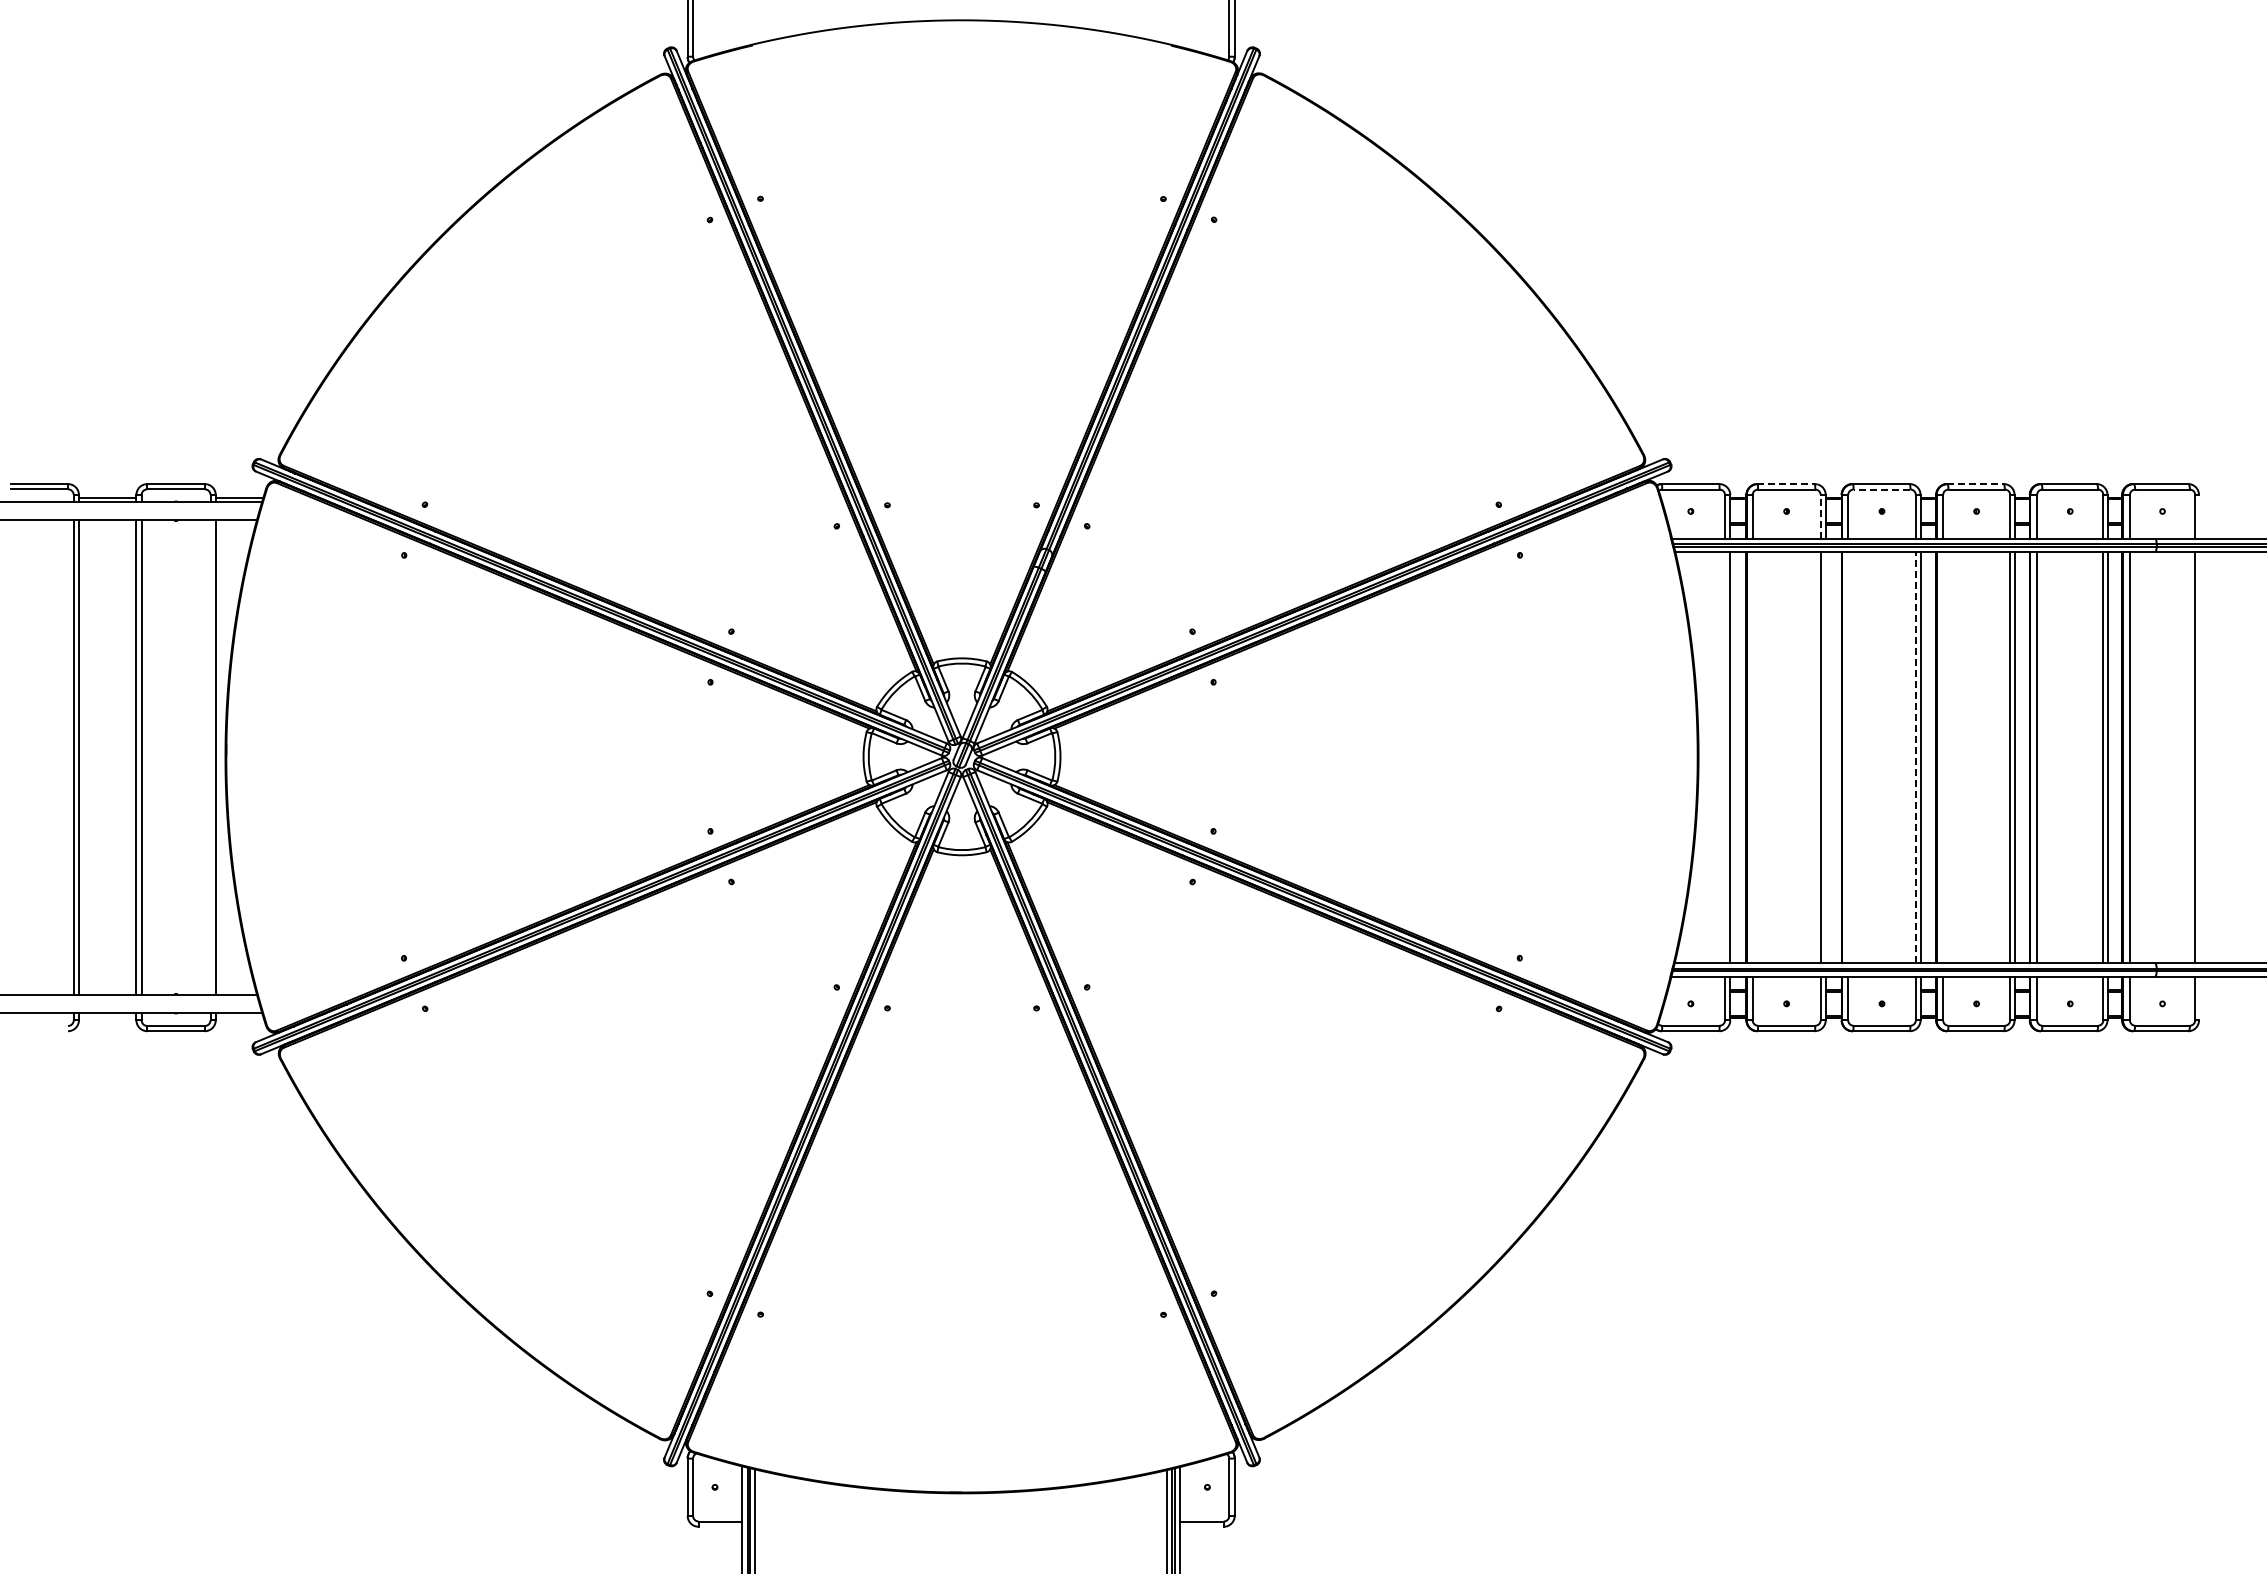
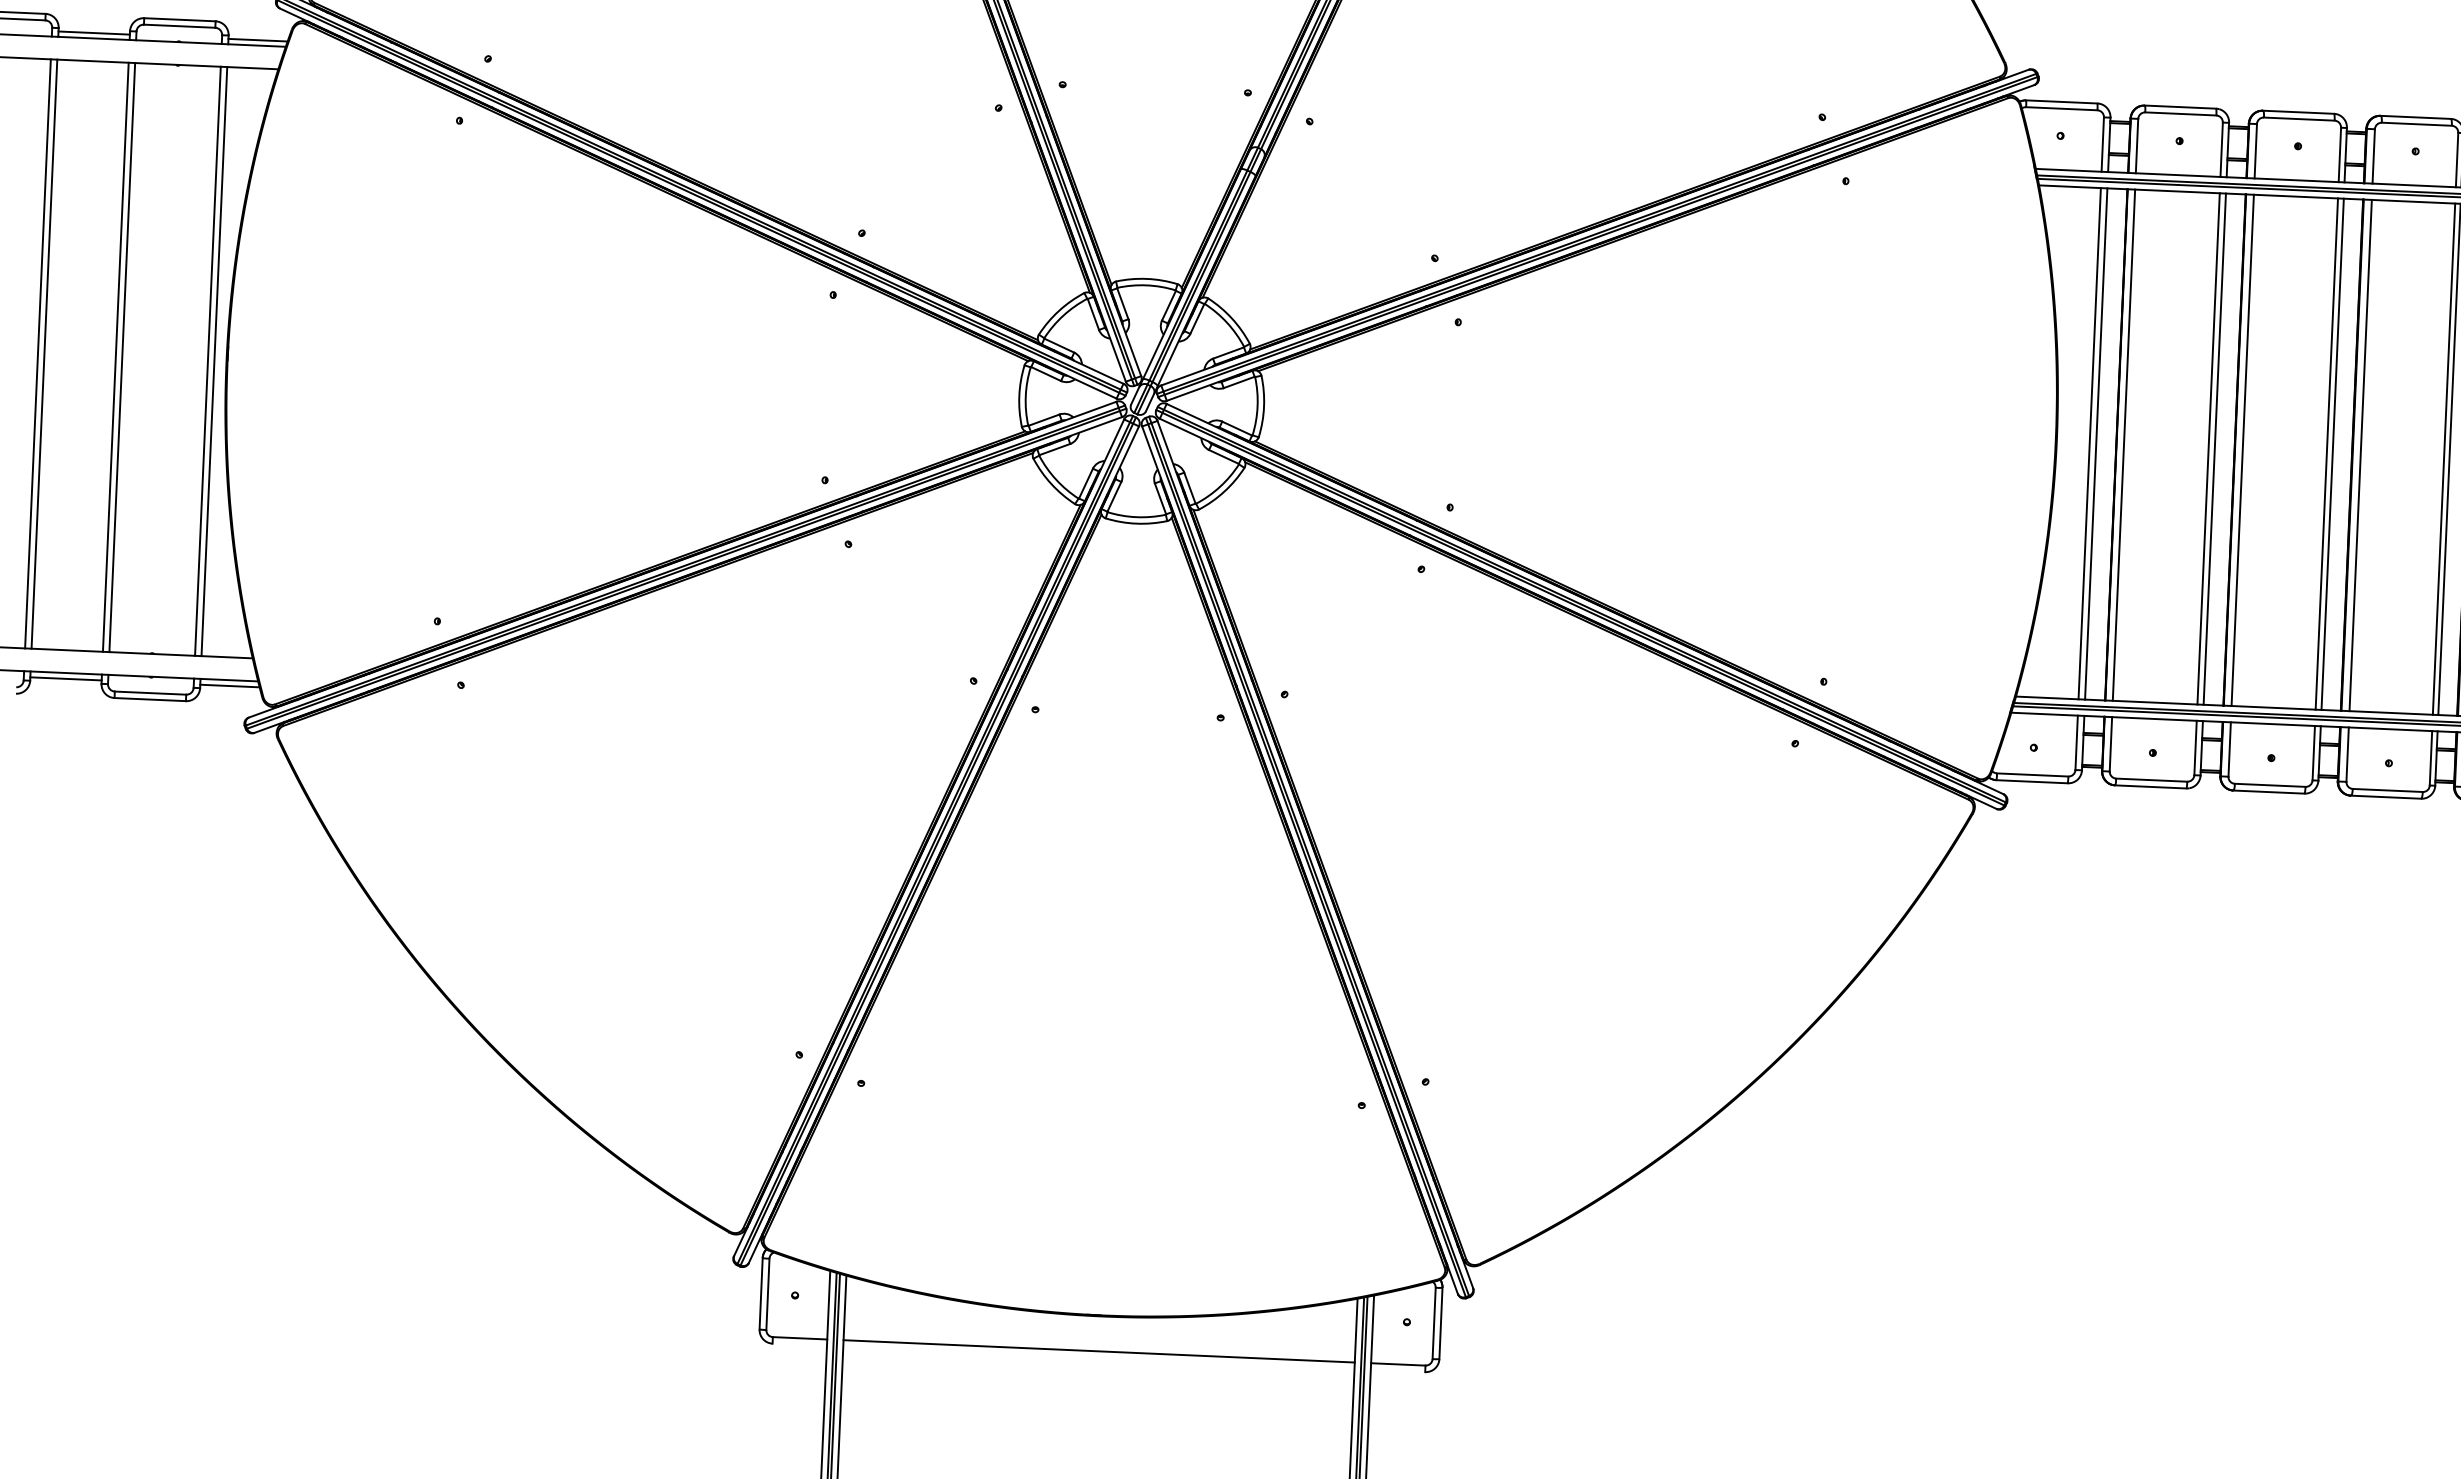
line: (1786, 484) -> (2180, 107), dashed -> solid
line: (1975, 484) -> (2415, 117), dashed -> solid
line: (1881, 489) -> (2298, 119), dashed -> solid
line: (1820, 516) -> (2221, 149), dashed -> solid
line: (210, 757) -> (207, 361), added
line: (1725, 757) -> (2090, 443), added
line: (1752, 757) -> (2123, 444), added
line: (1825, 757) -> (2214, 448), added
line: (1848, 757) -> (2243, 450), added
line: (1915, 757) -> (2326, 453), dashed -> solid
line: (1943, 757) -> (2361, 455), added
line: (107, 1017) -> (65, 678), added
line: (239, 1017) -> (229, 685), added
line: (960, 1521) -> (1098, 1351), added

